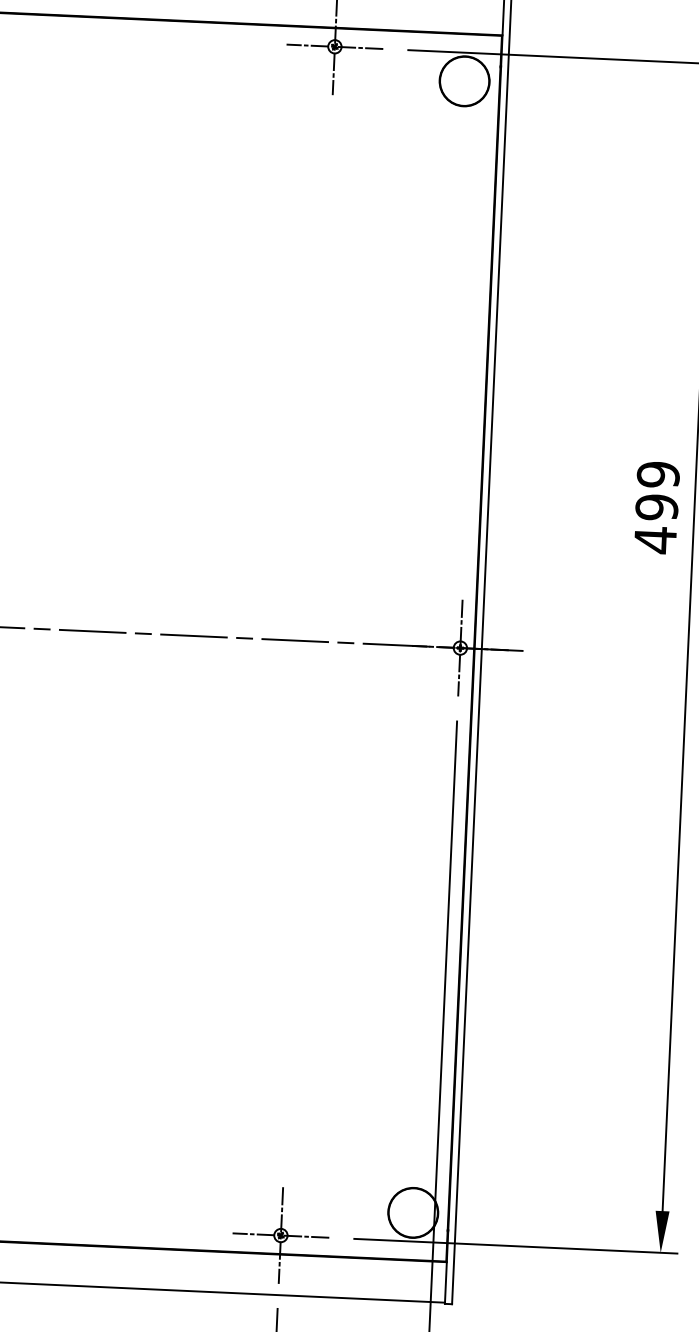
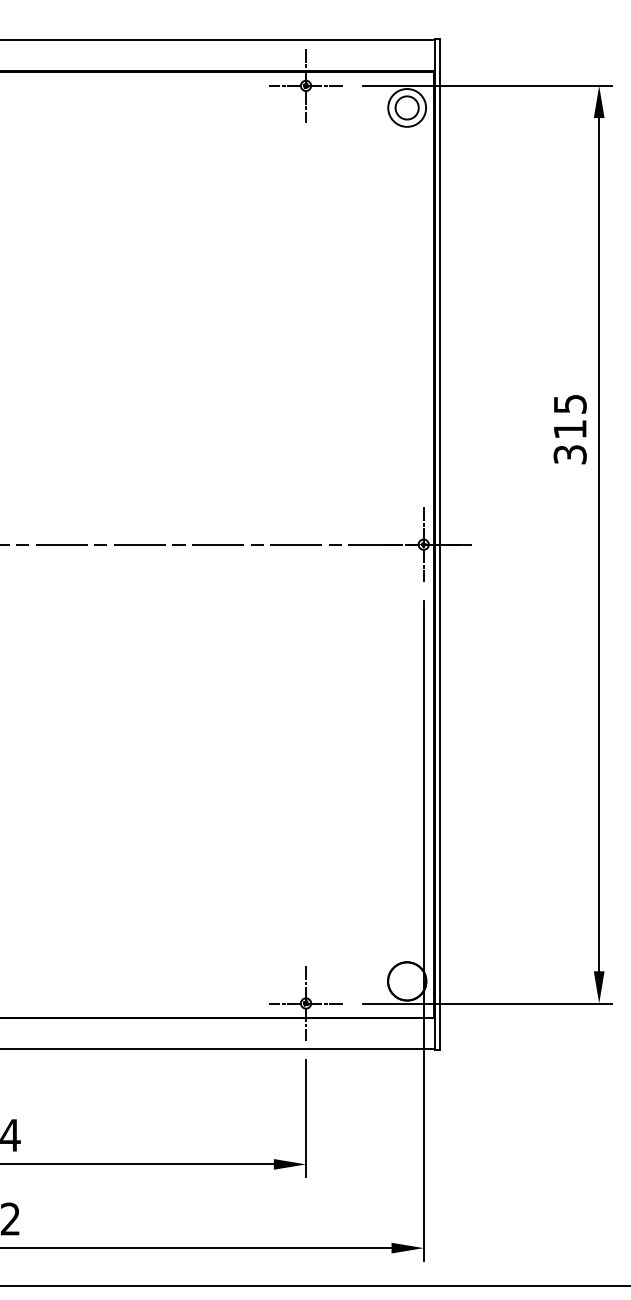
circle: (463, 80) -> (406, 107), size x0.6
text: (656, 507) -> (569, 429), 499 -> 315

